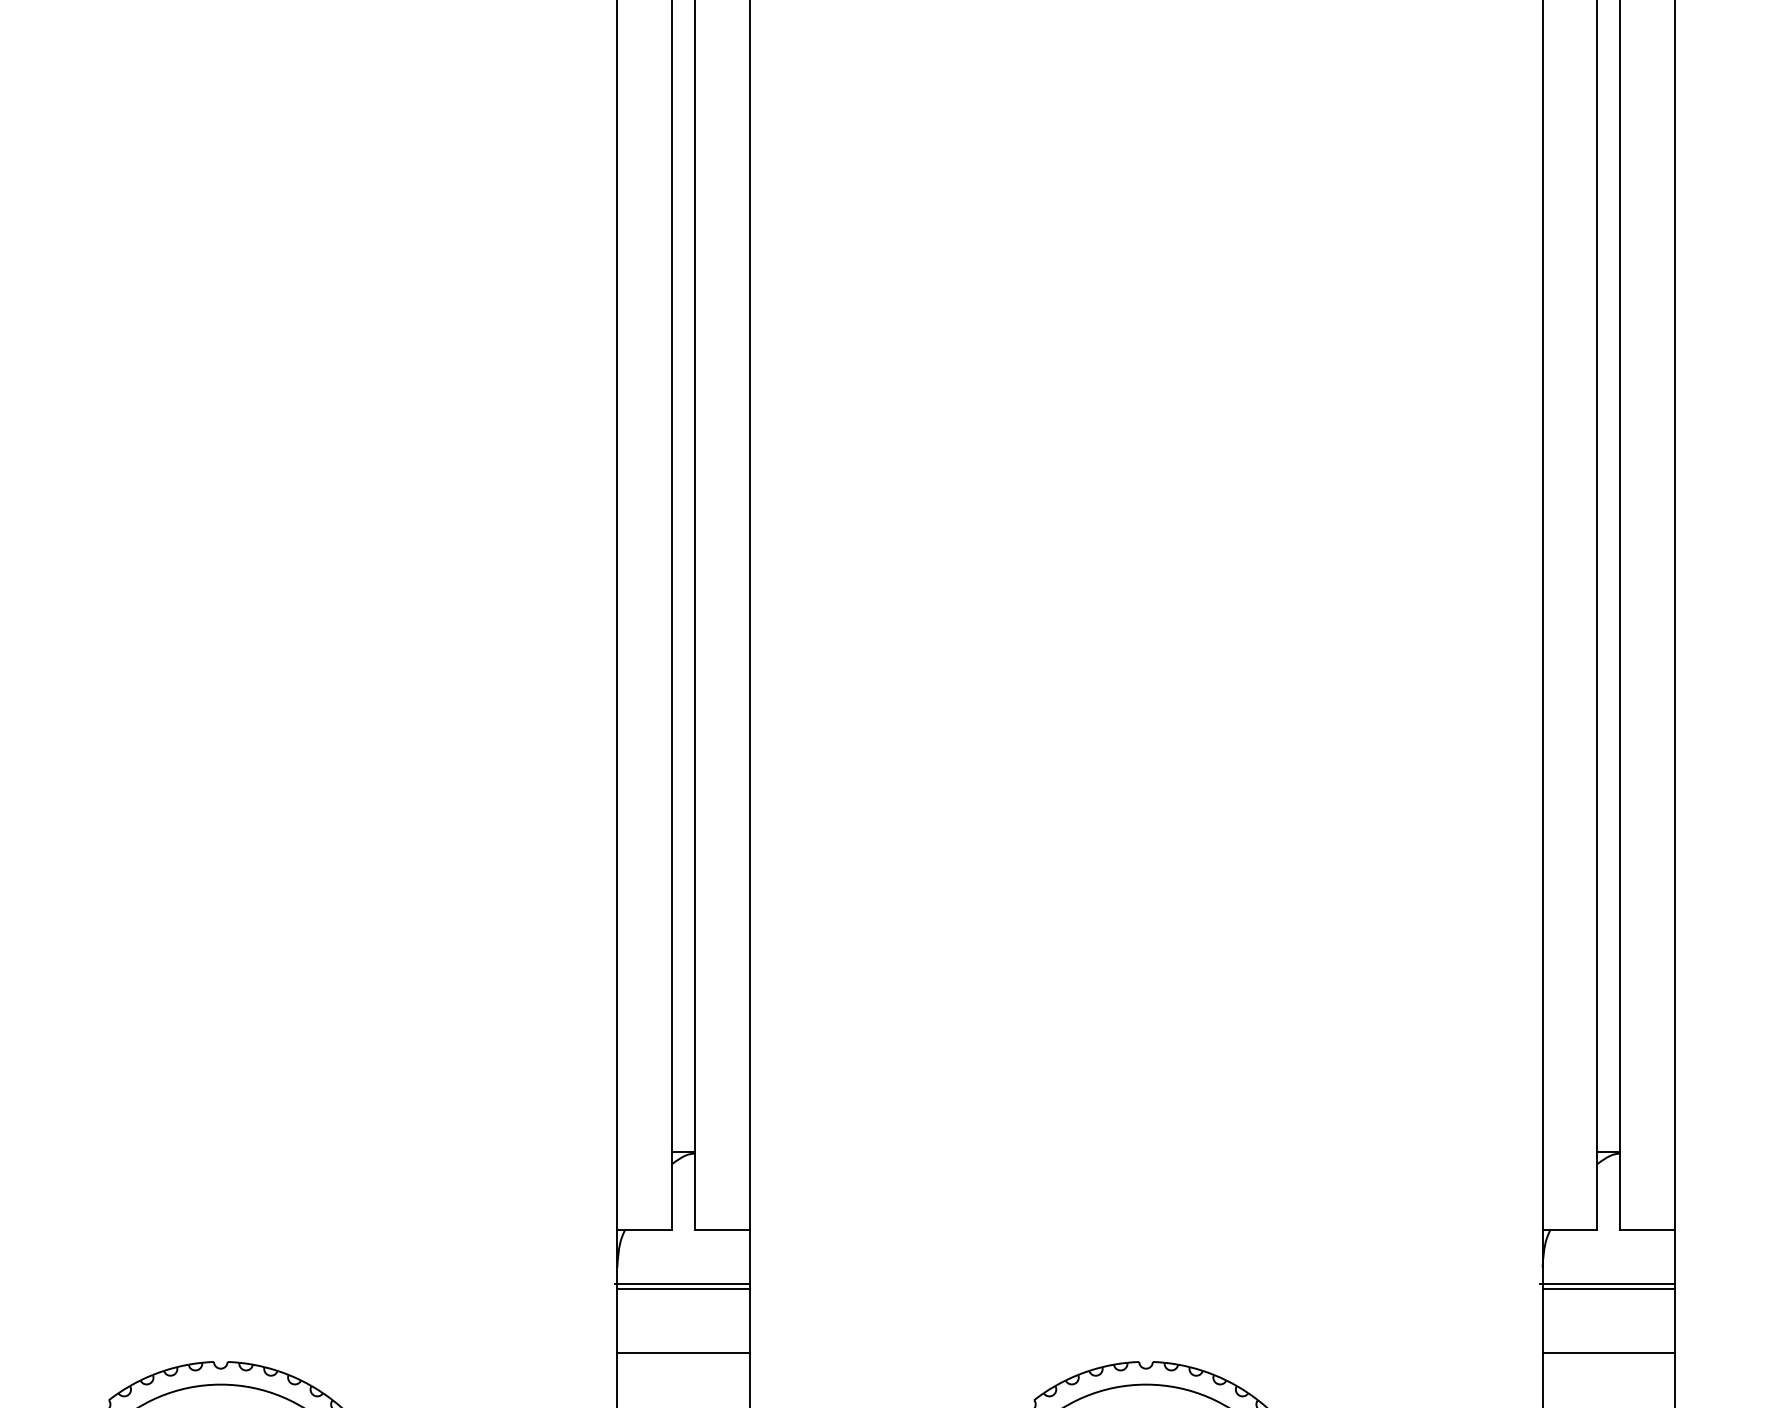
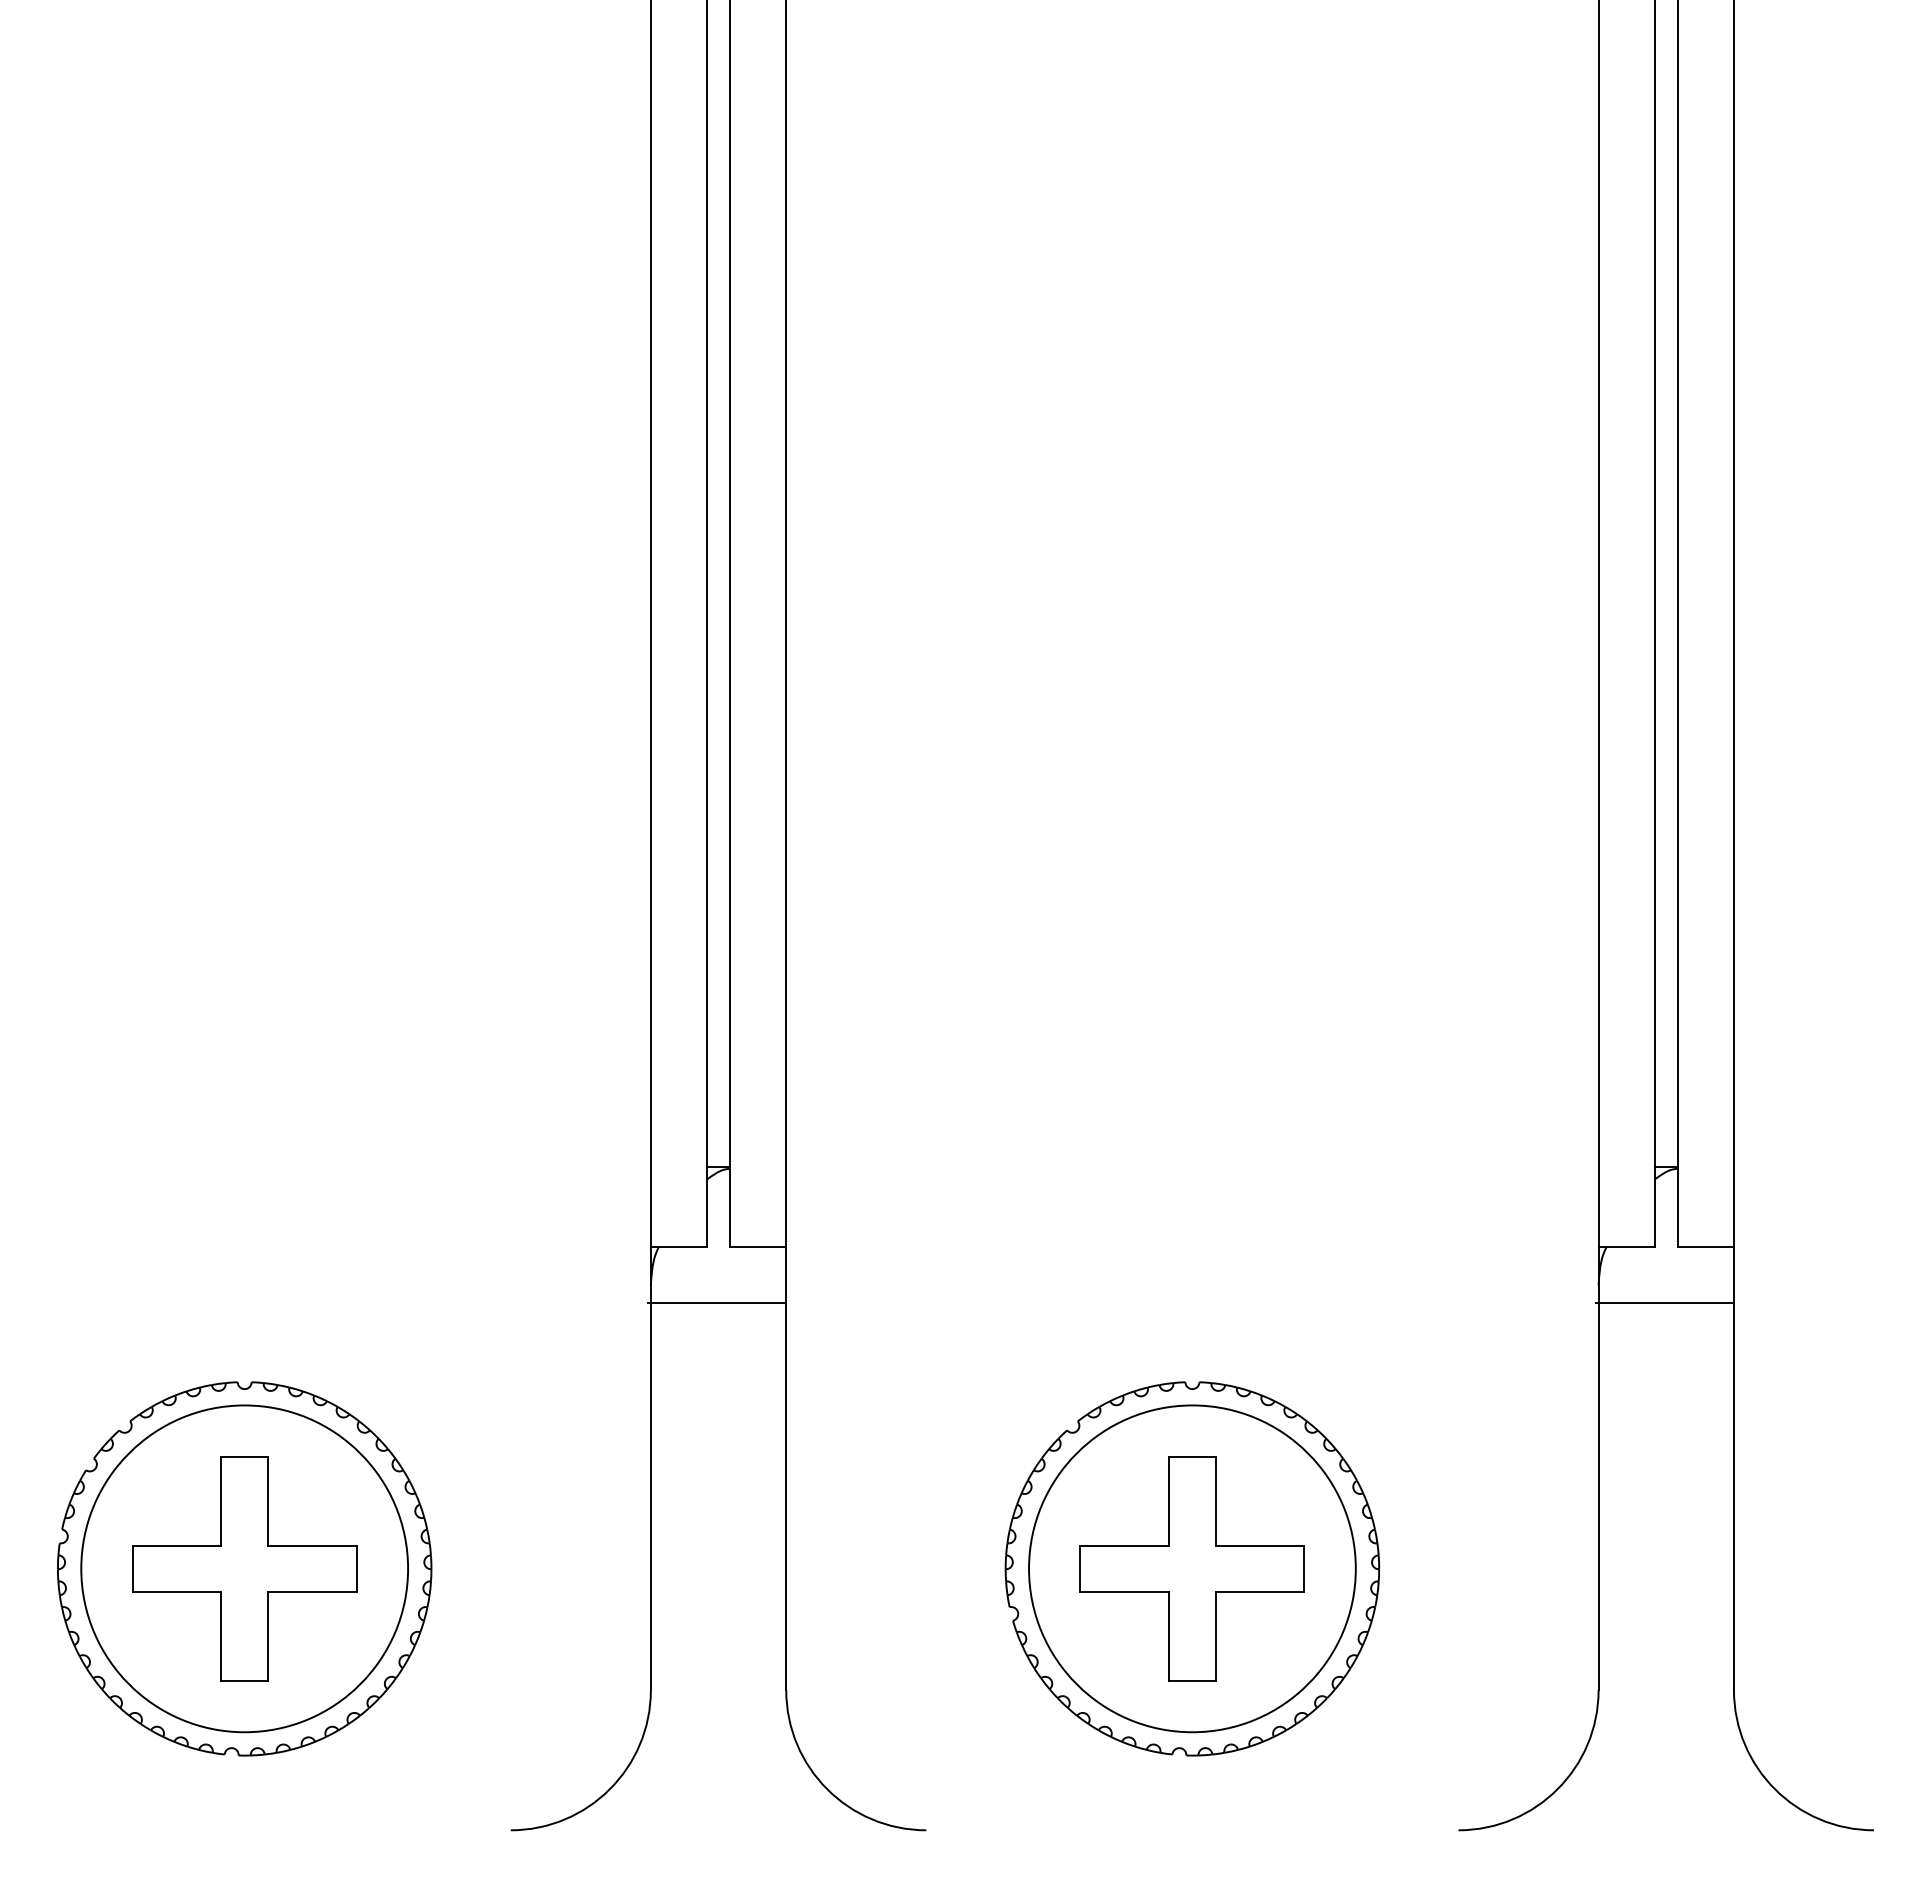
line: (683, 1288) -> (718, 1307), removed
line: (1607, 1288) -> (1665, 1307), removed
line: (683, 1352) -> (718, 1372), removed
line: (1607, 1352) -> (1665, 1372), removed

